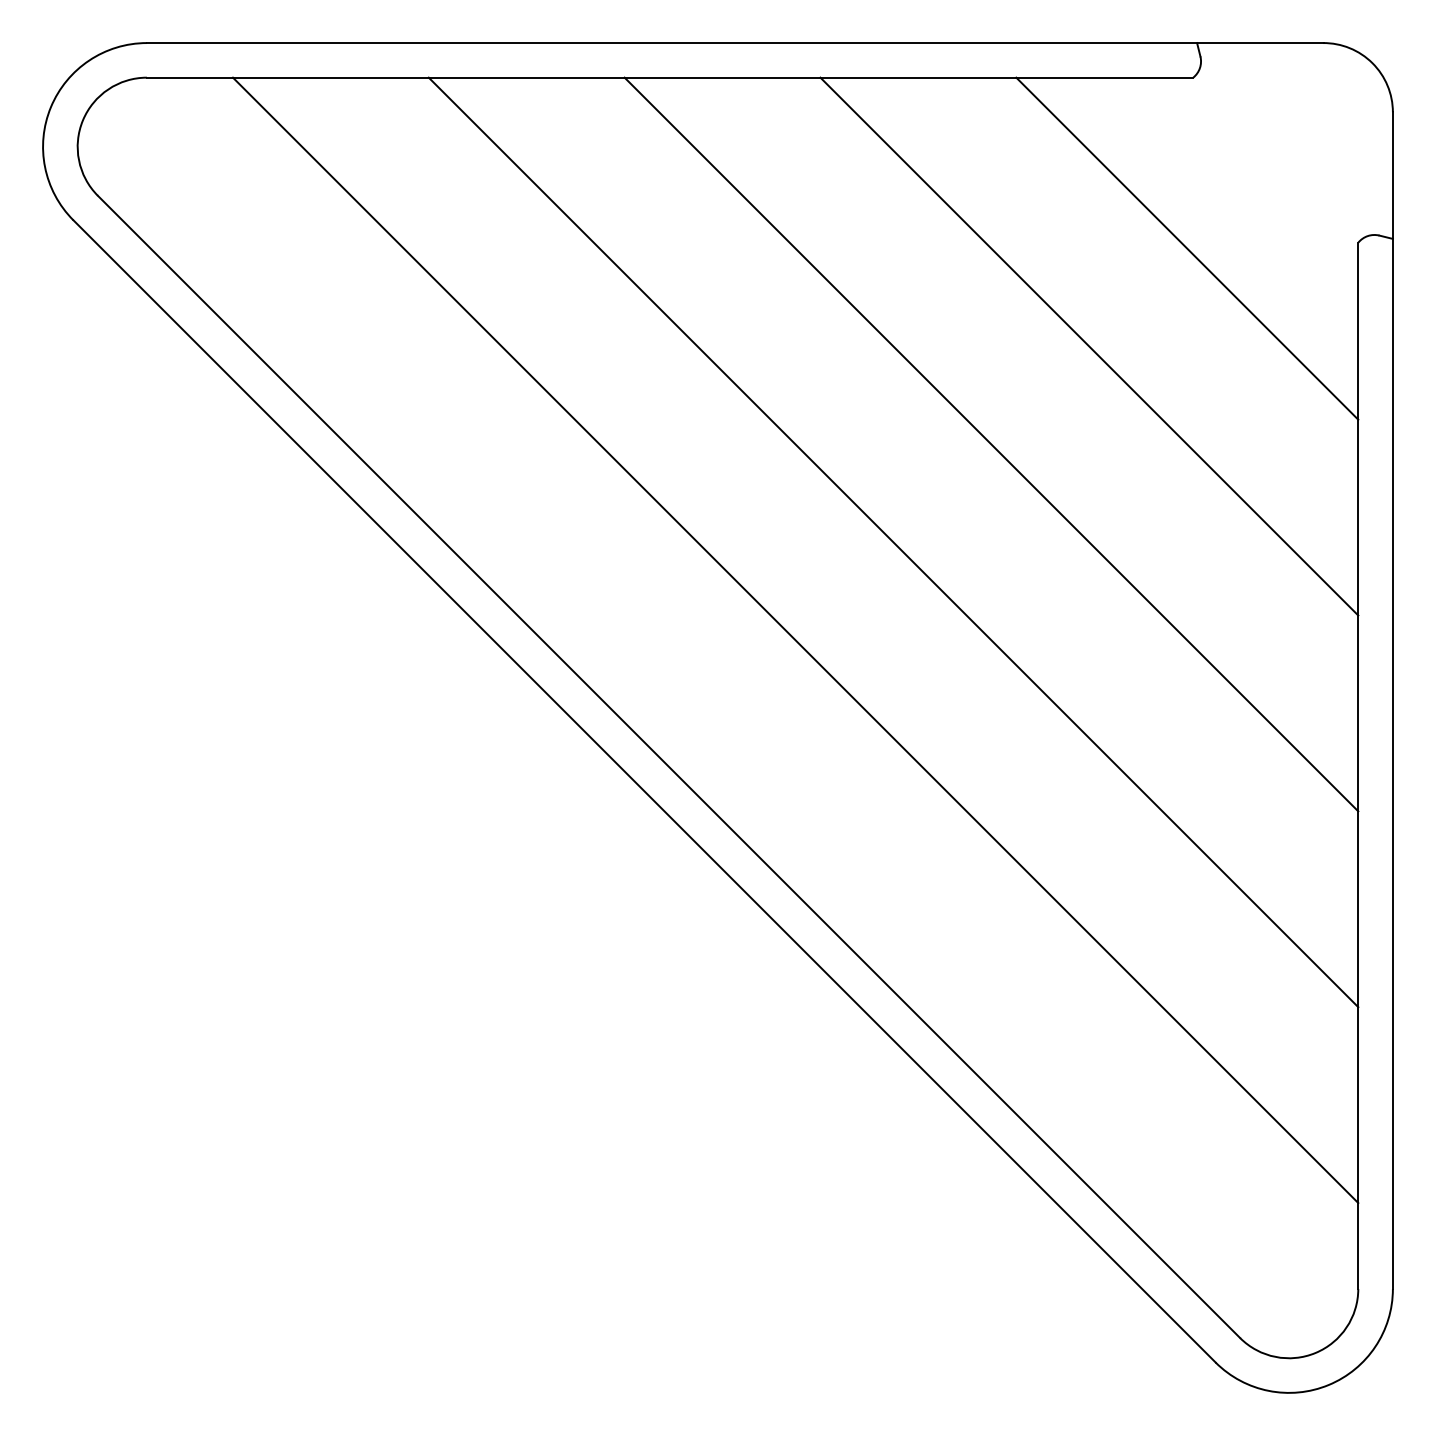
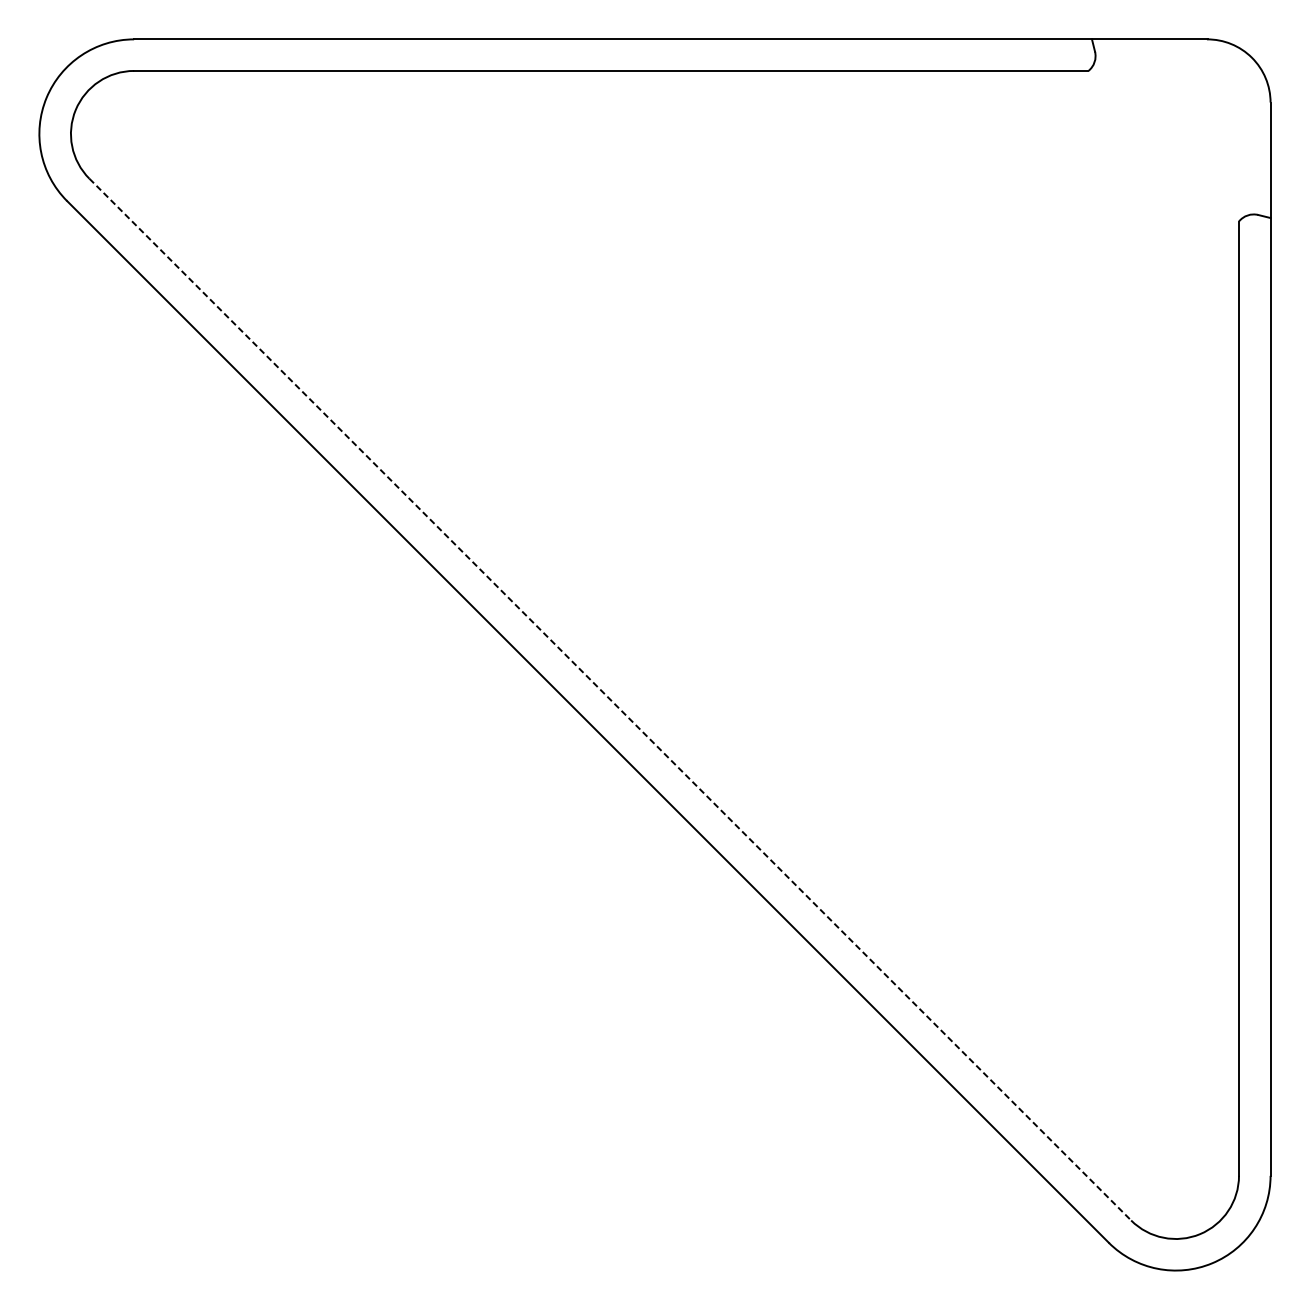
line: (1187, 248) -> (1083, 226), removed
line: (1089, 346) -> (993, 316), removed
line: (991, 444) -> (904, 405), removed
line: (893, 542) -> (815, 494), removed
line: (795, 640) -> (725, 584), removed
line: (669, 766) -> (610, 699), solid -> dashed

